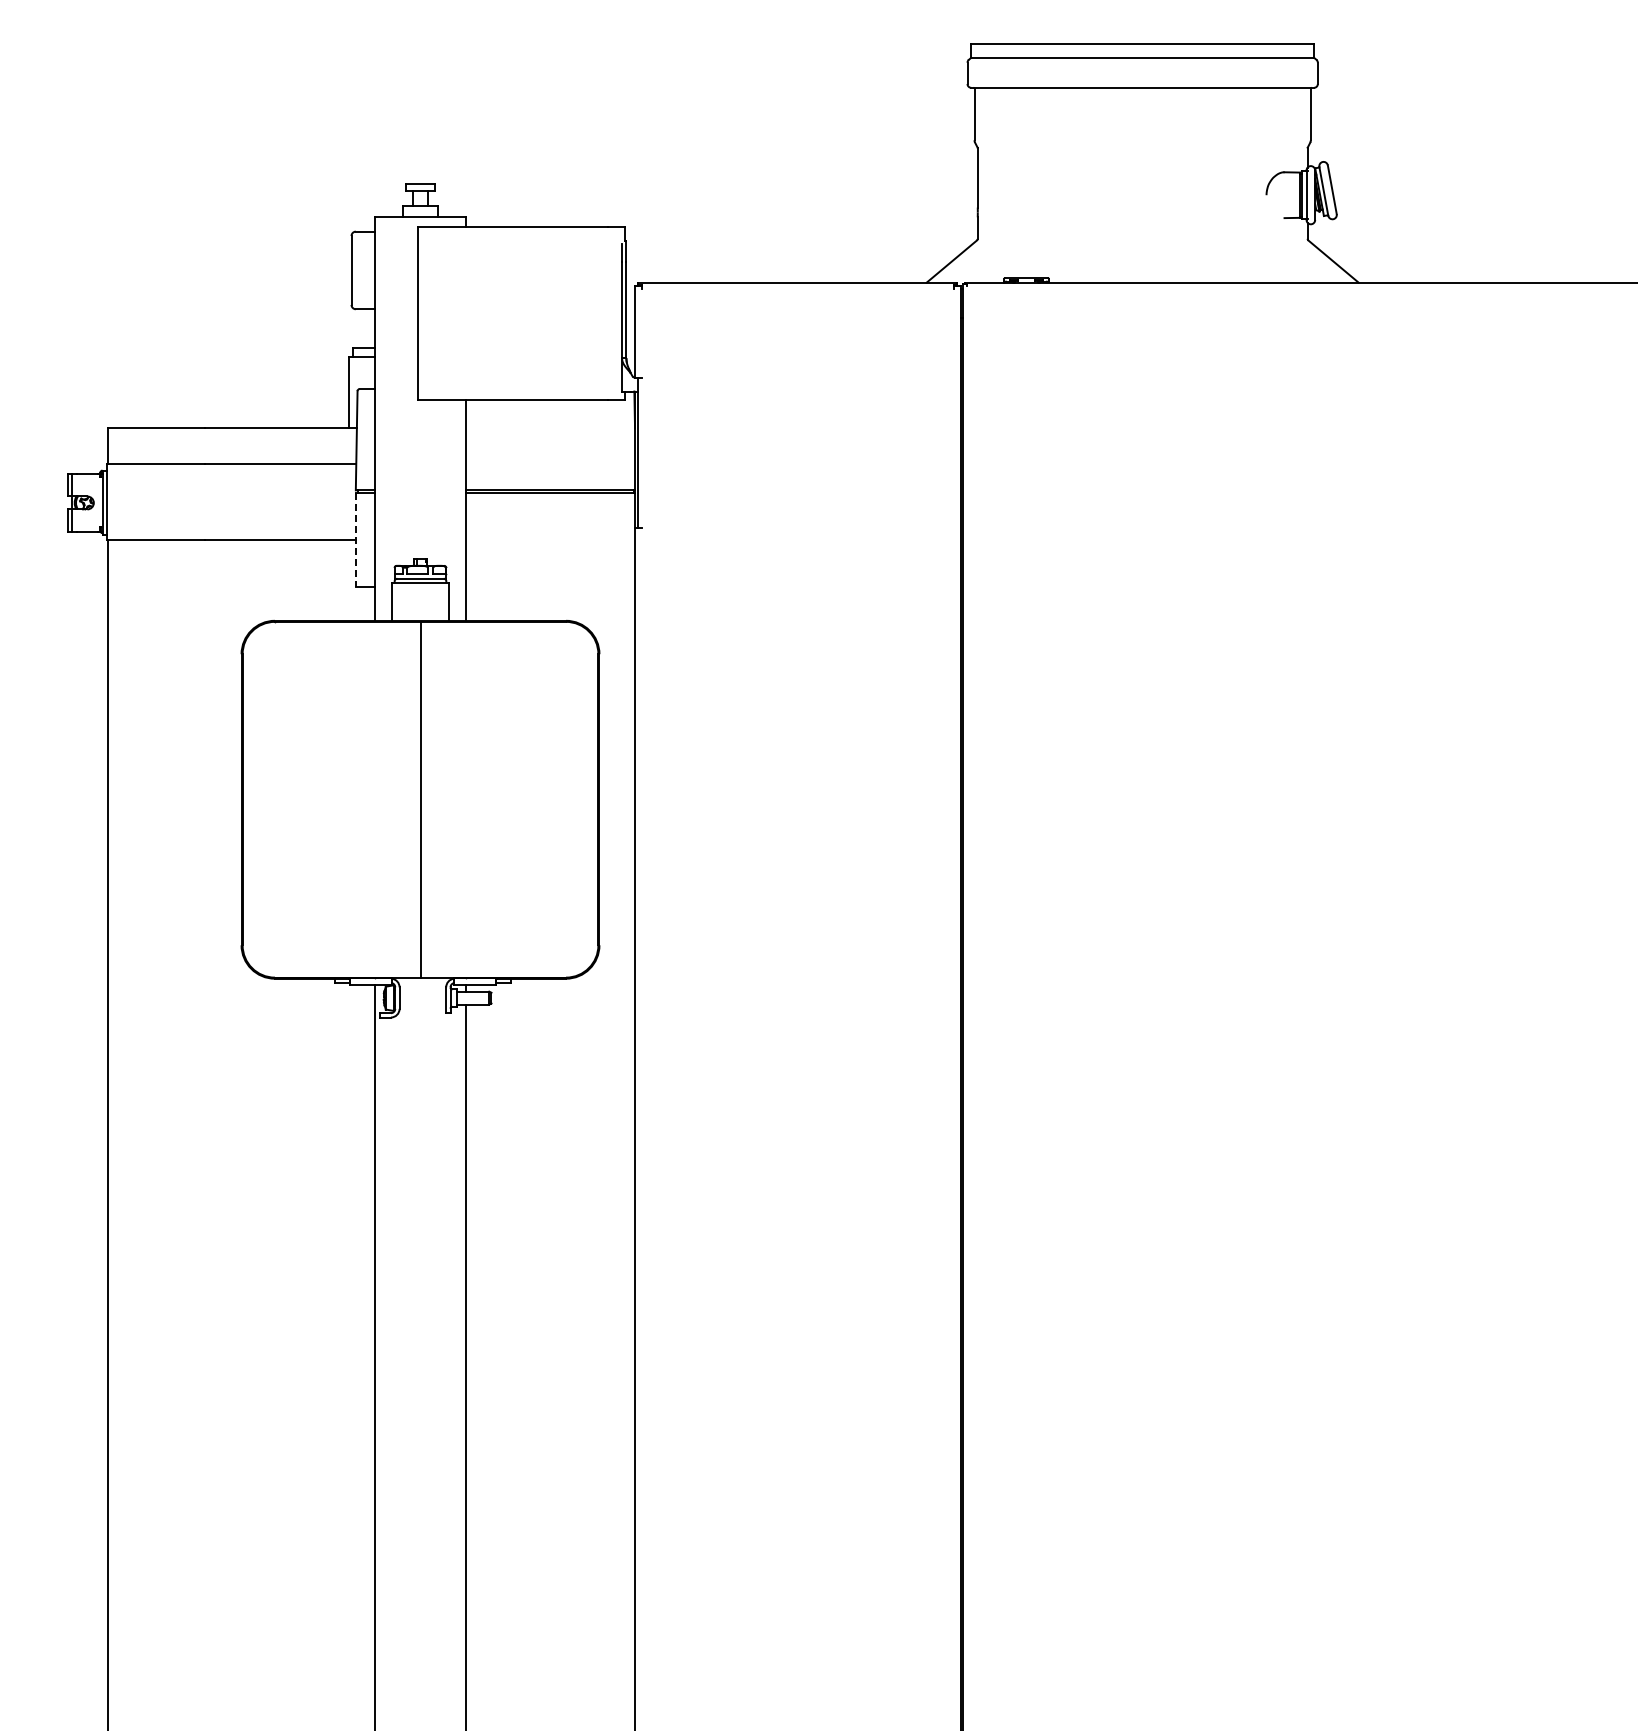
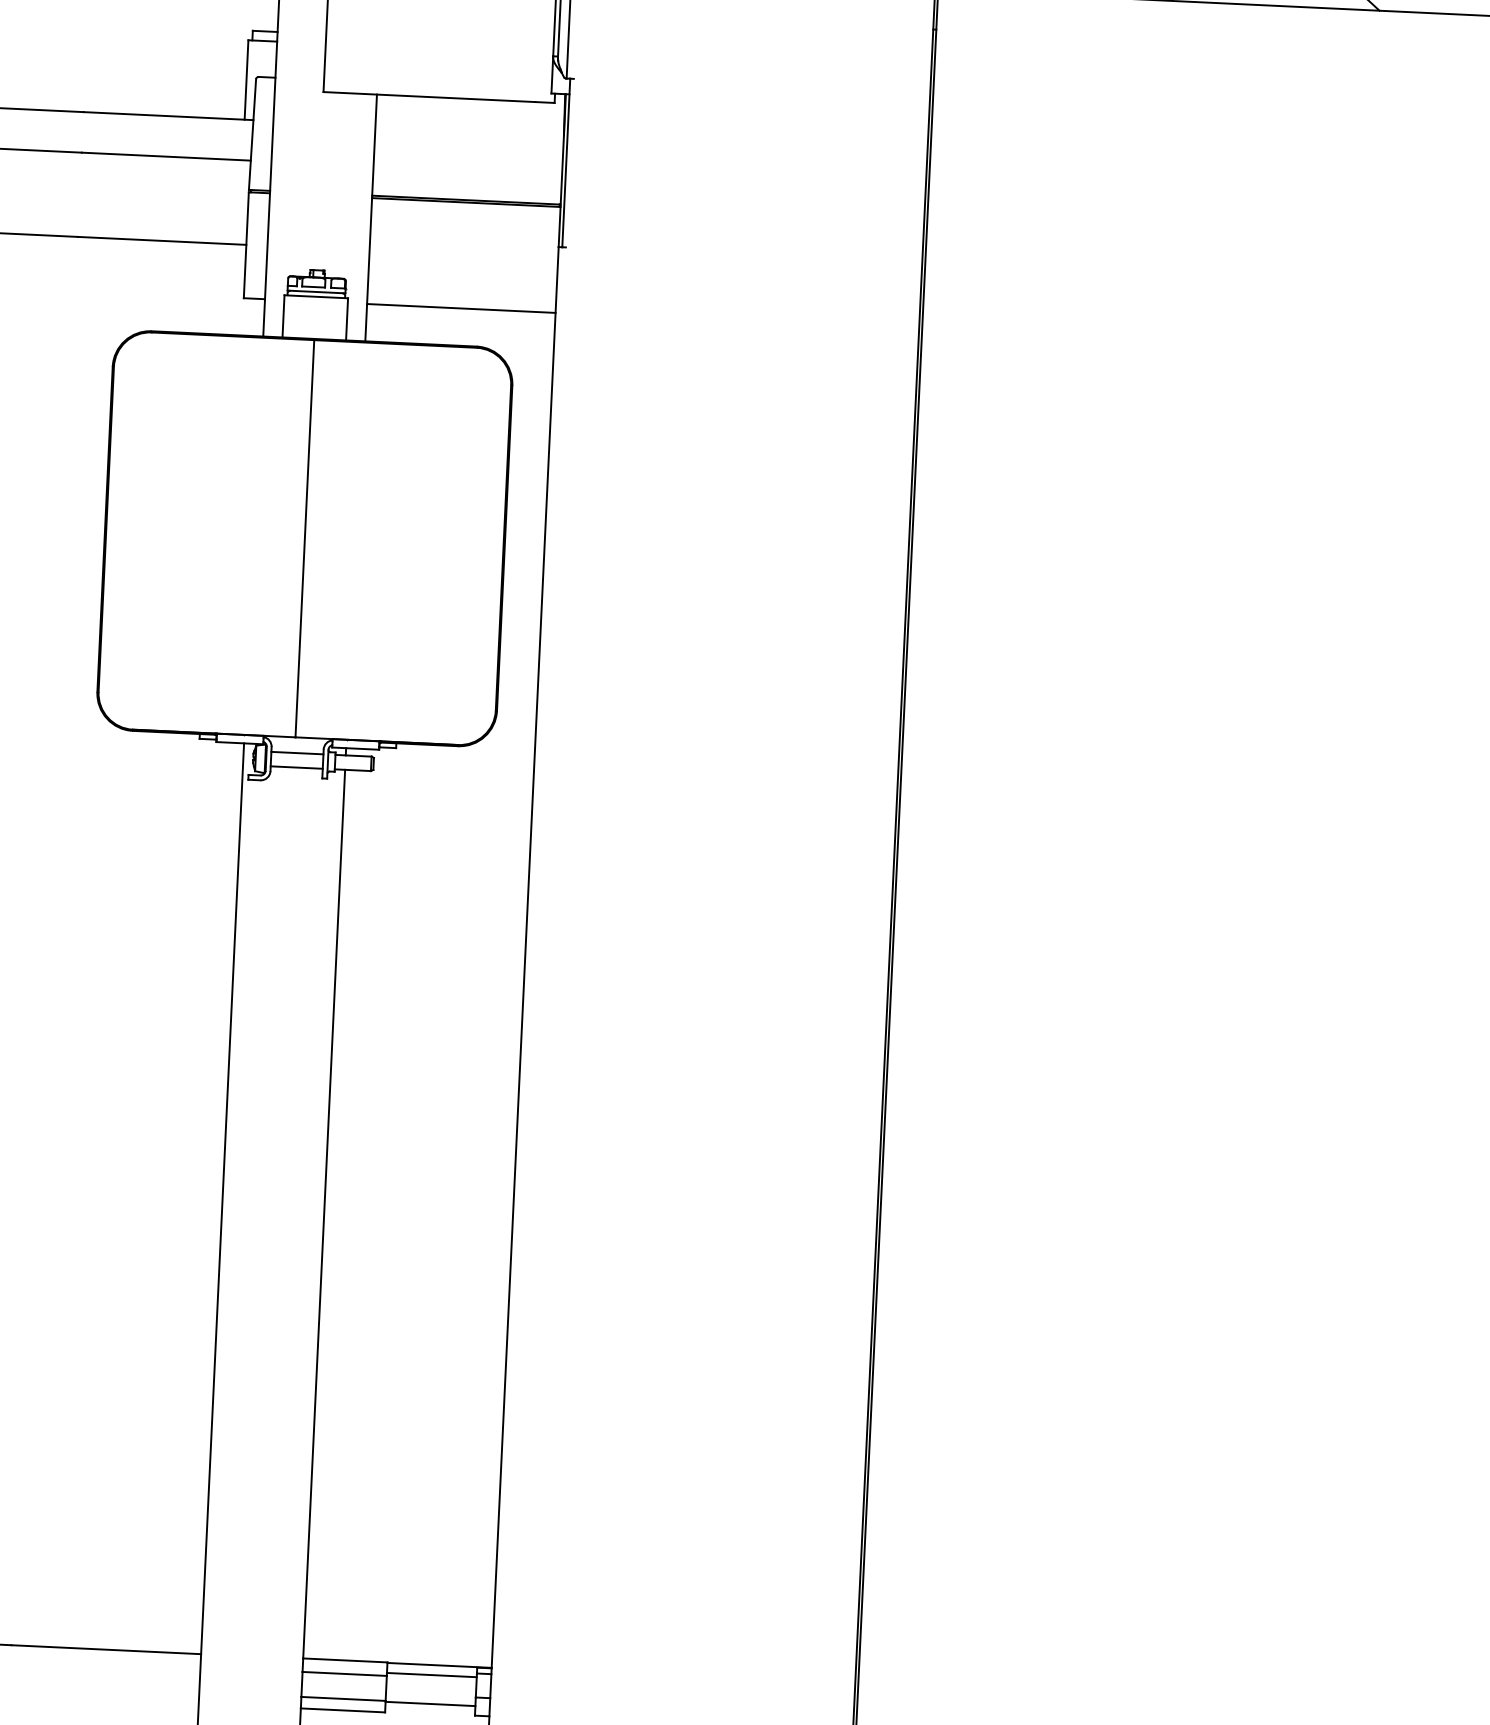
line: (355, 540) -> (245, 245), dashed -> solid
line: (550, 587) -> (461, 308), added
line: (422, 991) -> (296, 752), added
line: (422, 1004) -> (296, 767), added

